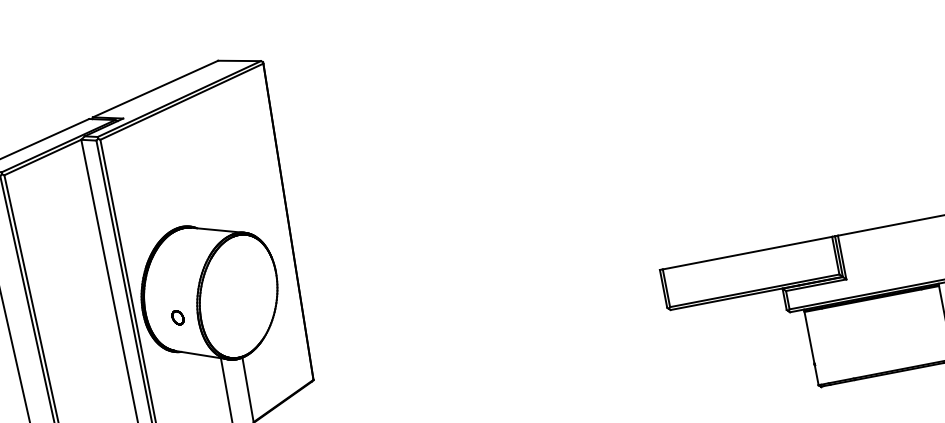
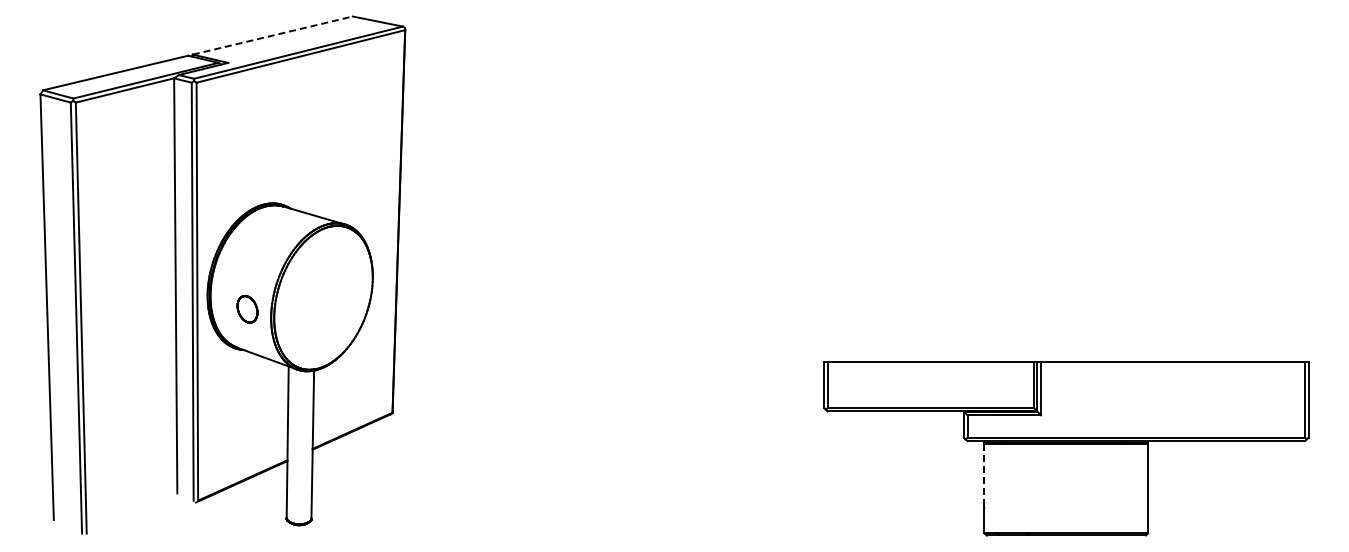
line: (156, 88) -> (273, 35), solid -> dashed
part: (177, 317) -> (247, 308), size x1.6
line: (809, 337) -> (984, 475), solid -> dashed

